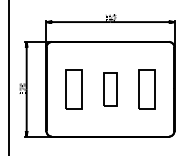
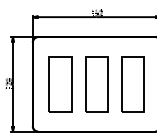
part: (73, 89) -> (59, 84), size x1.43
part: (110, 89) -> (96, 84), size x1.67
part: (146, 89) -> (132, 84), size x1.43

